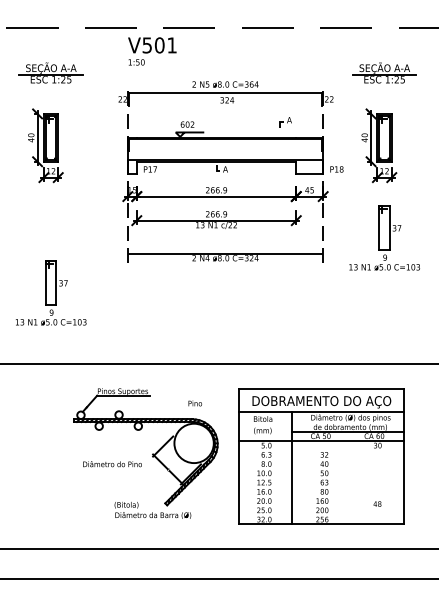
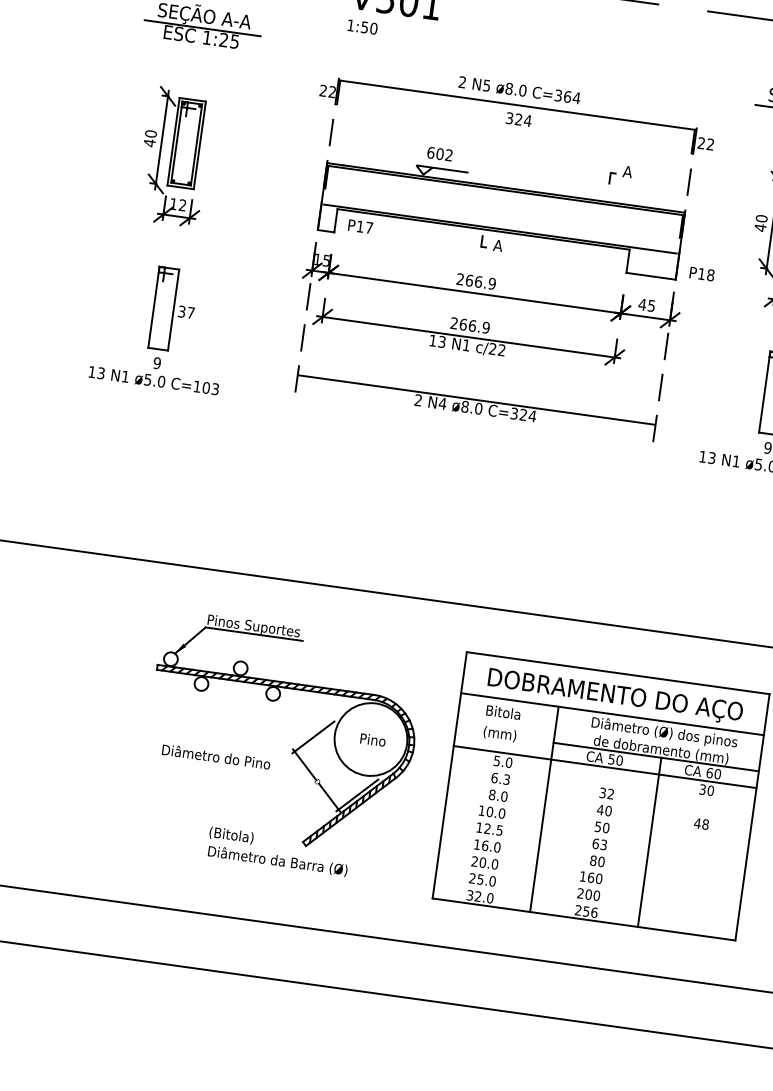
part: (51, 292) -> (162, 326), moved
text: (194, 403) -> (371, 739), moved
line: (351, 477) -> (650, 841), added
text: (377, 503) -> (701, 822), moved

